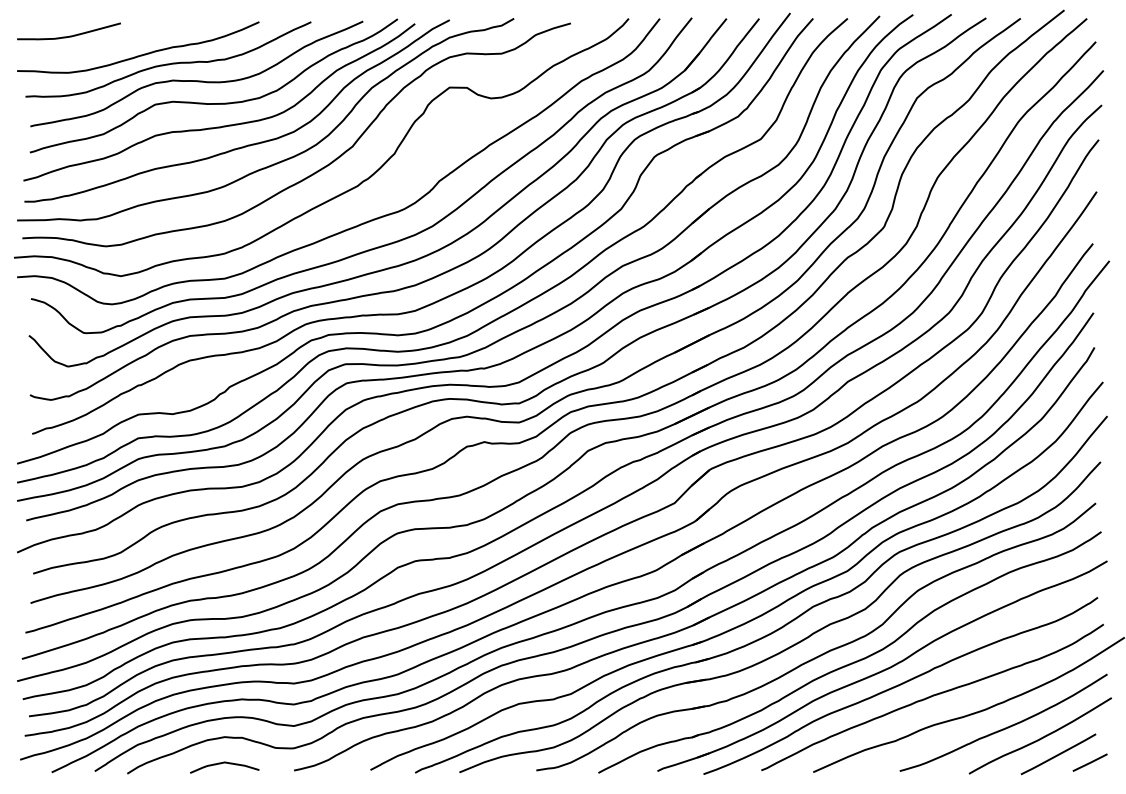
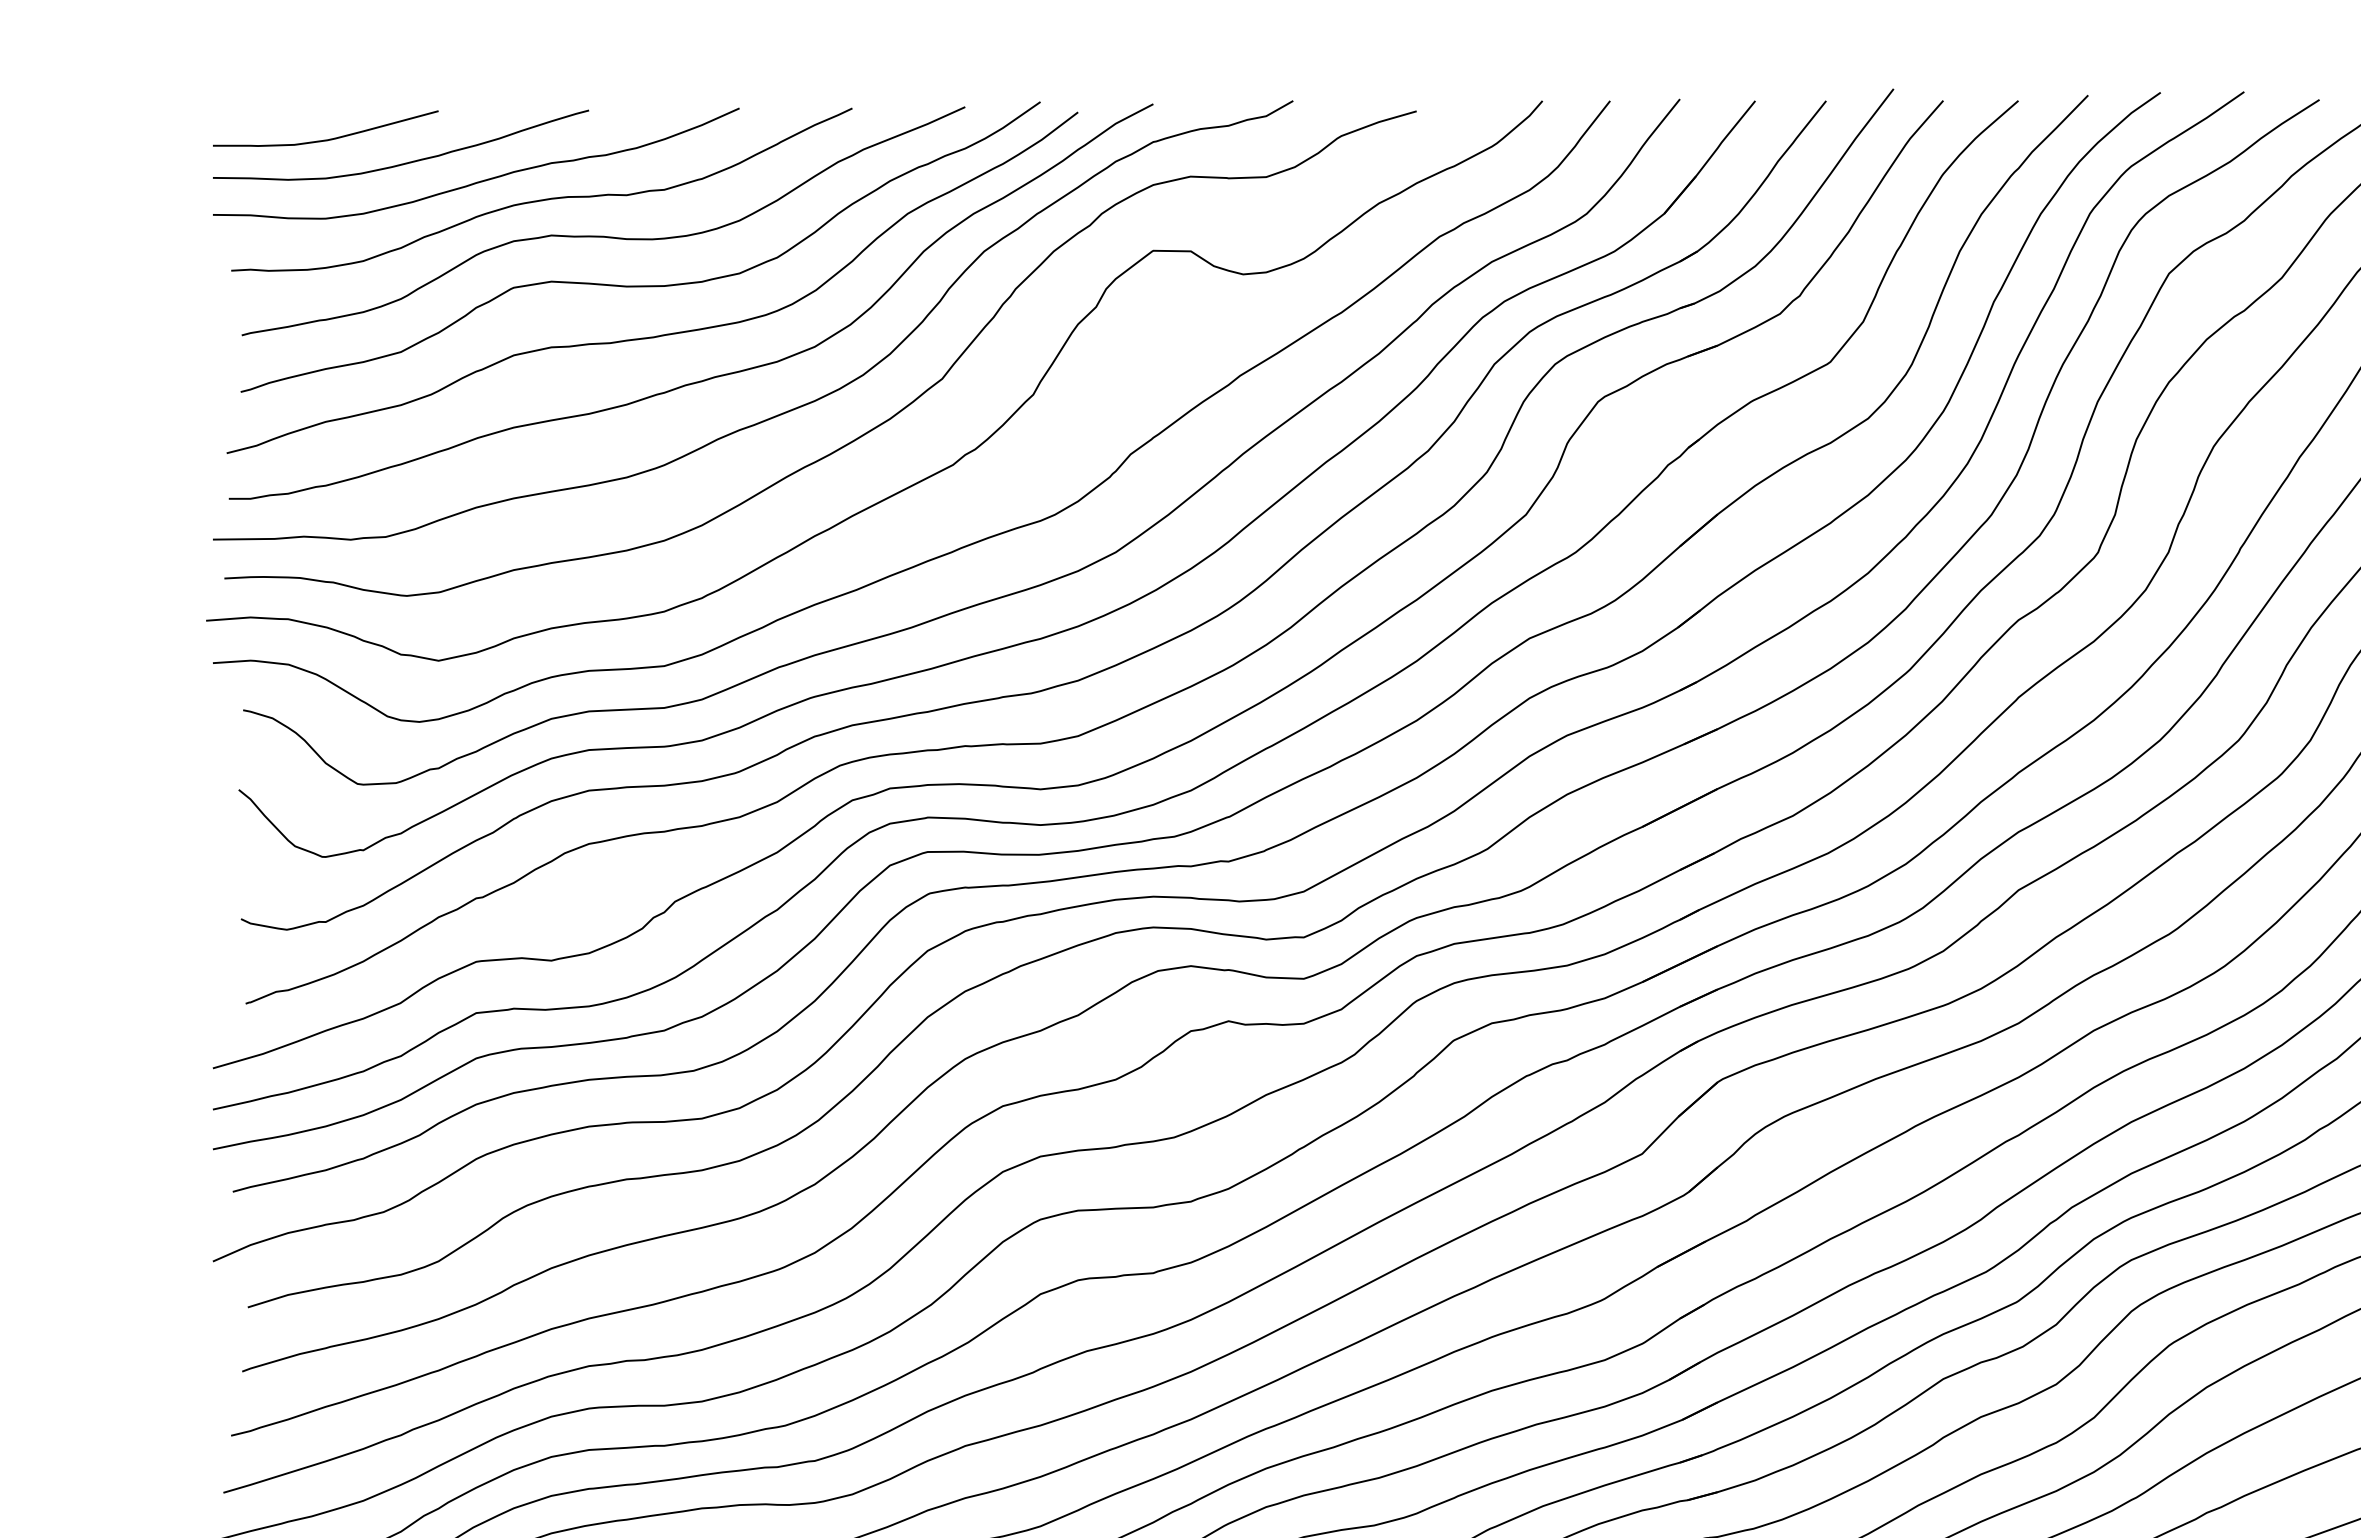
curve: (104, 46) -> (402, 161), added

